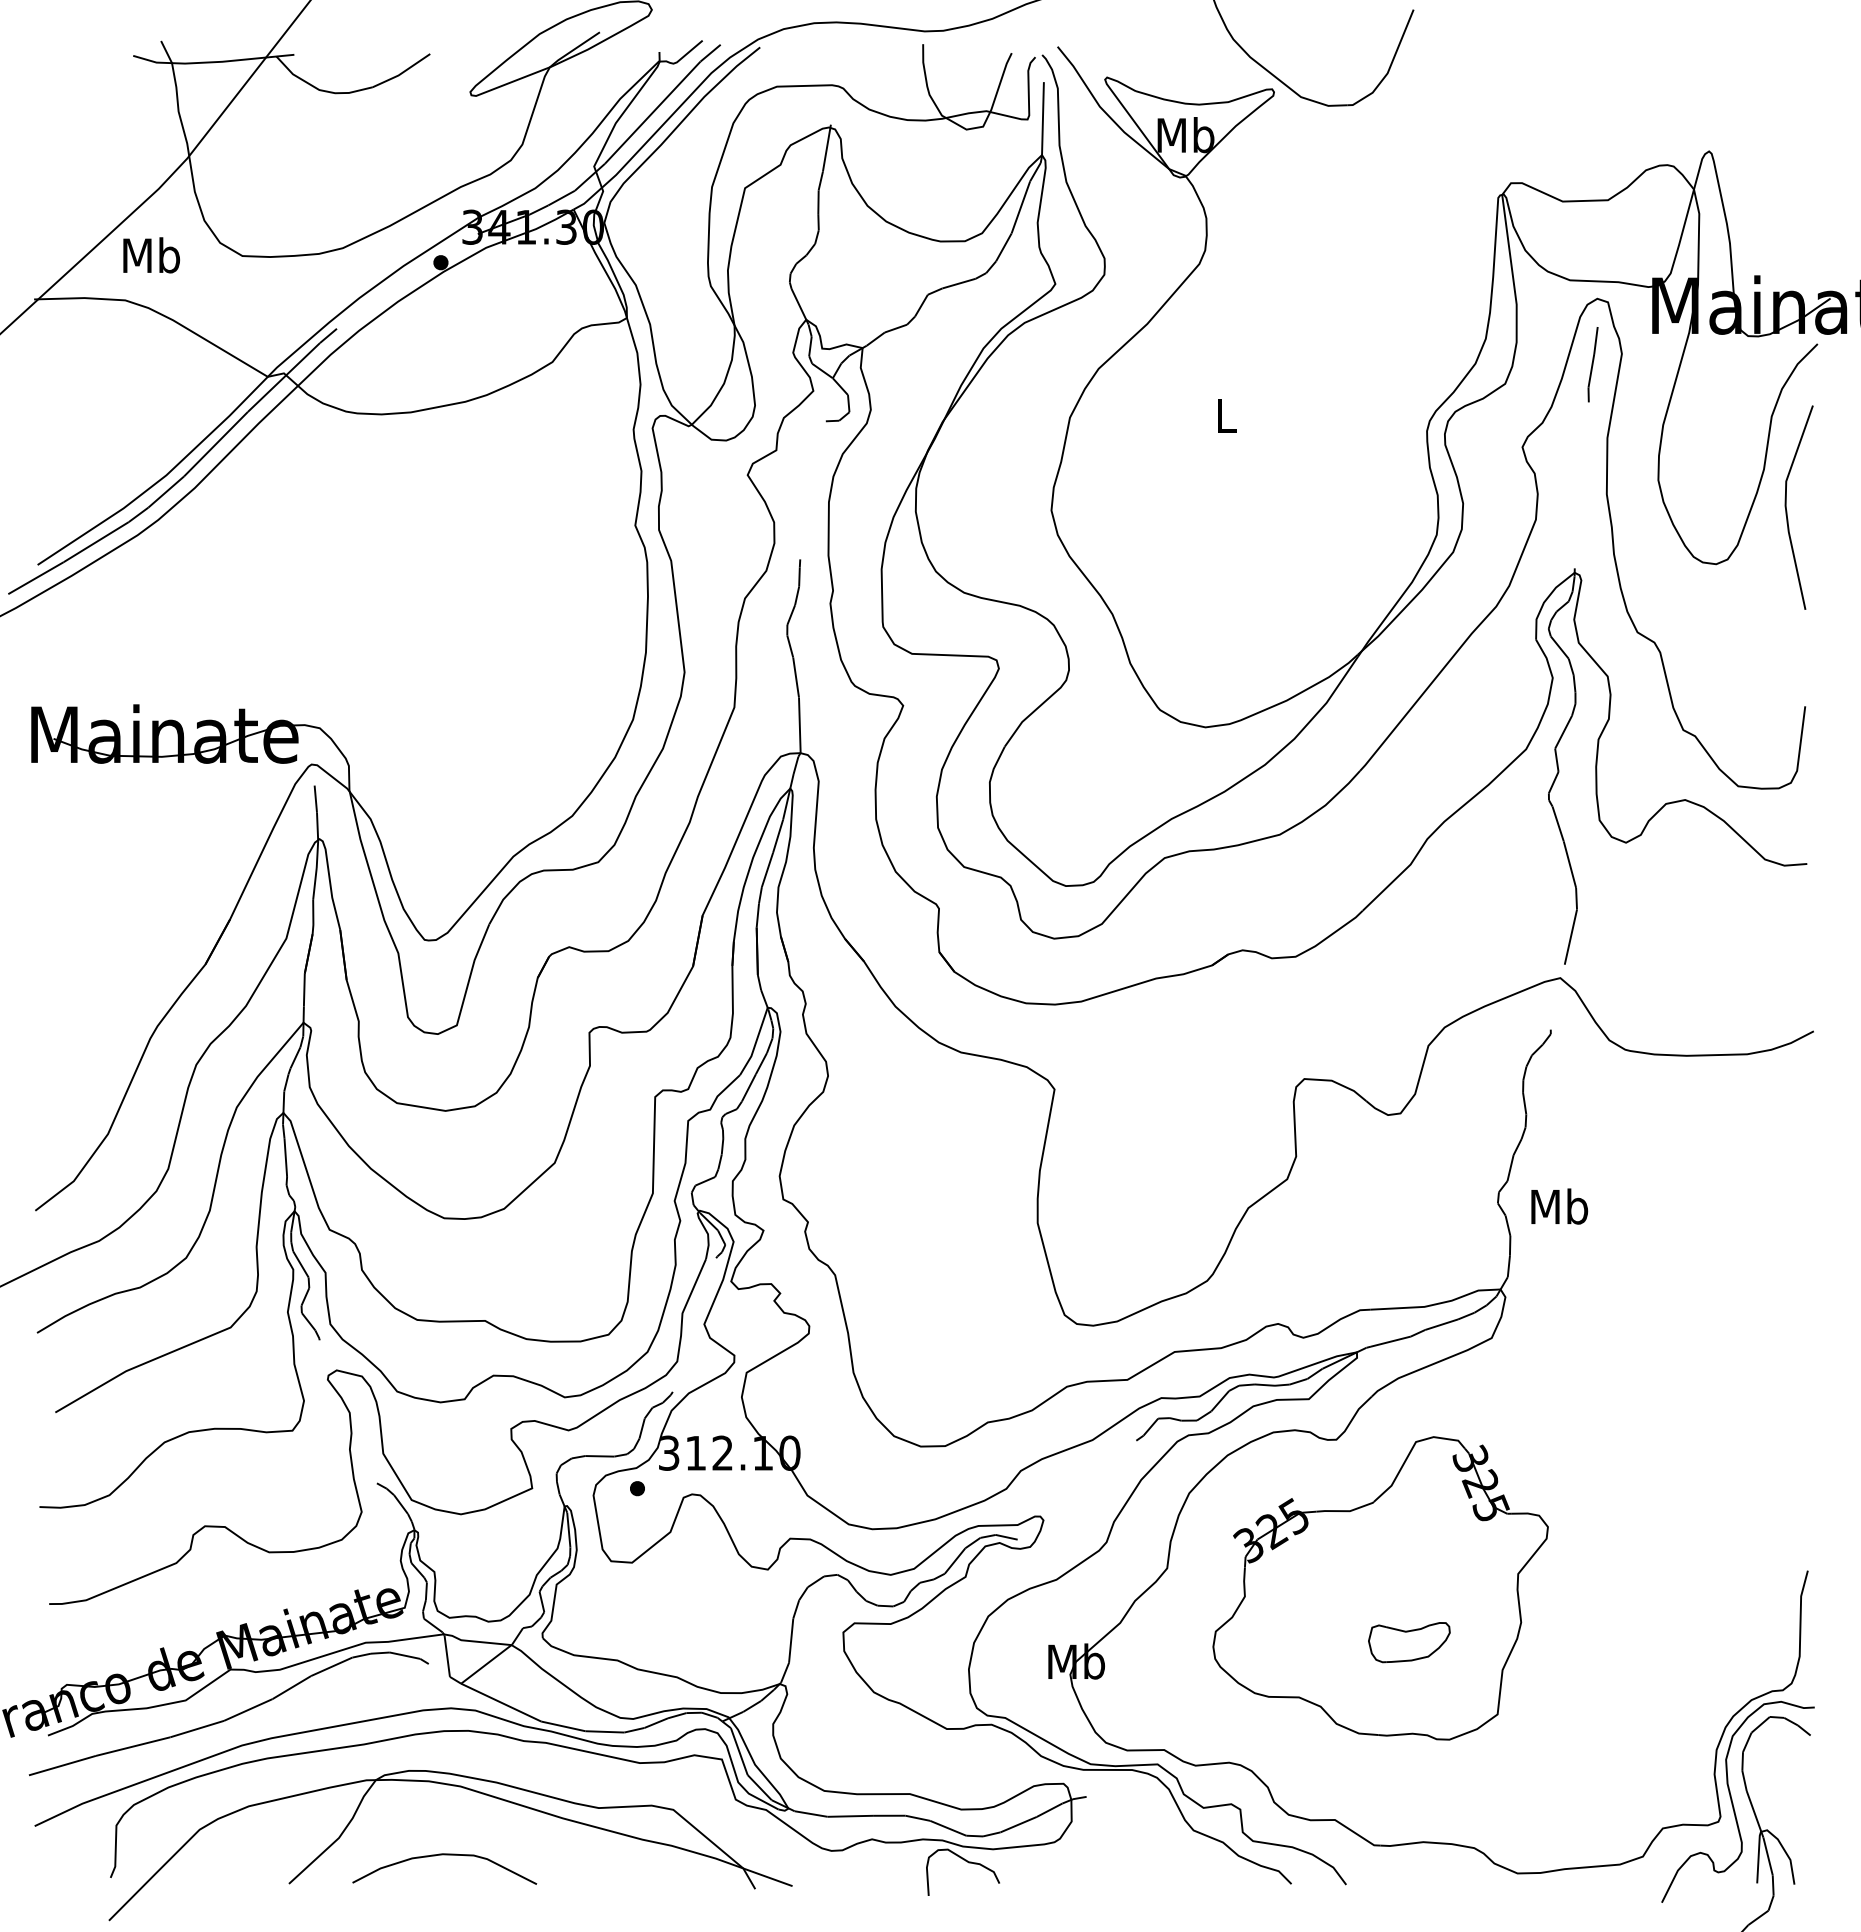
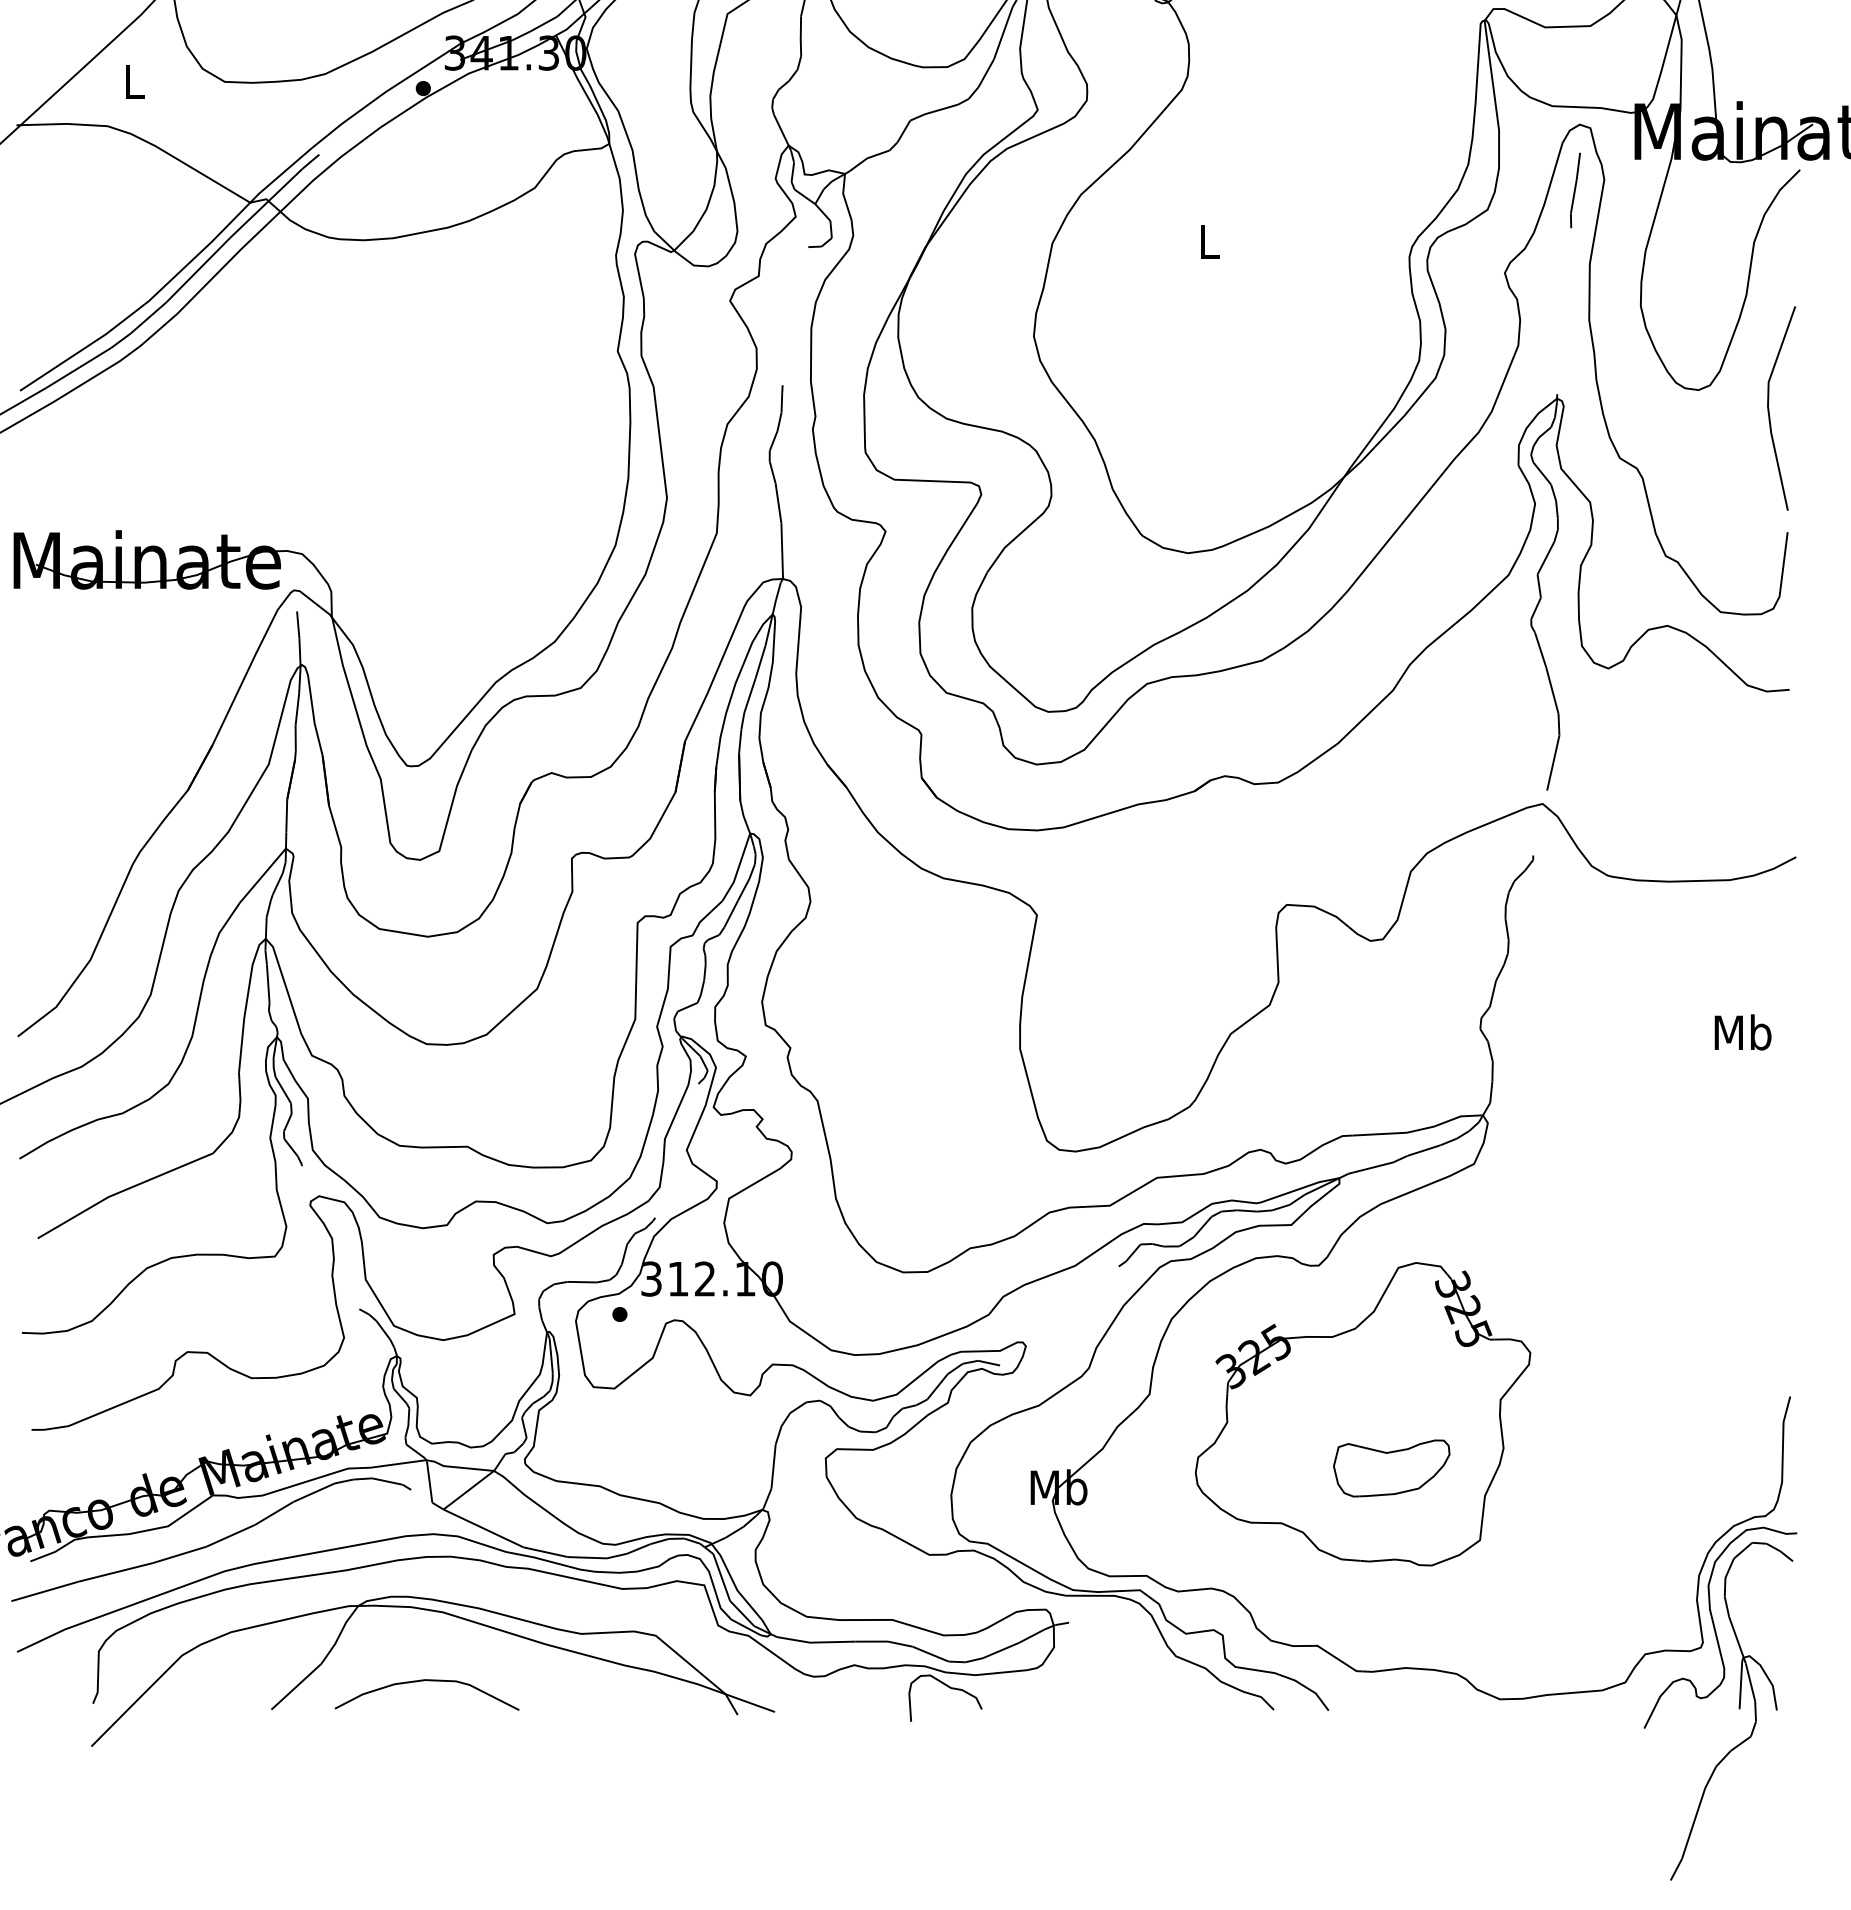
text: (151, 255) -> (133, 81), Mb -> L
line: (1787, 510) -> (1769, 411), moved
text: (1559, 1206) -> (1742, 1032), moved
part: (1409, 1642) -> (1391, 1468), size x1.43

